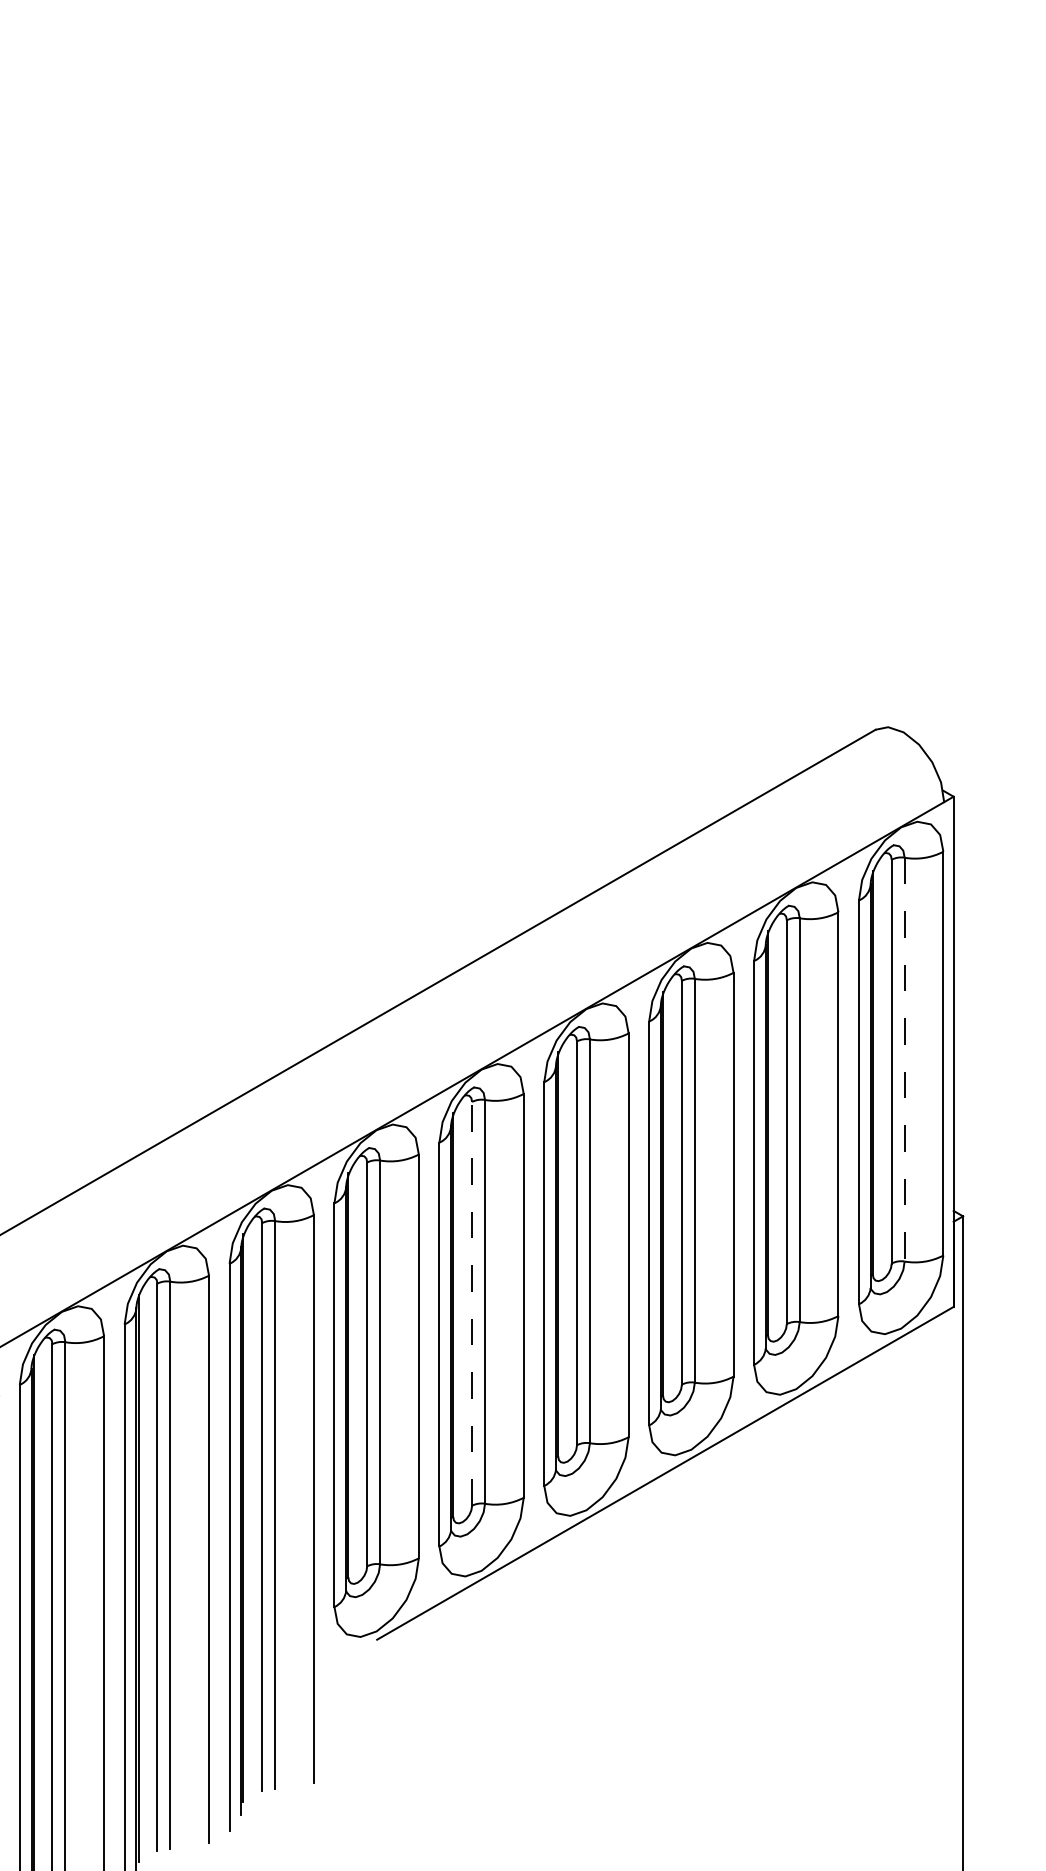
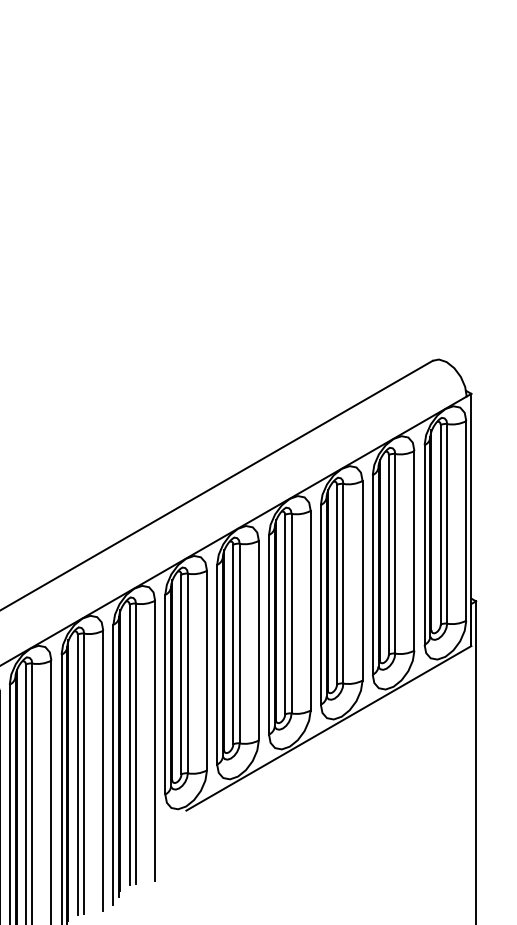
line: (905, 1058) -> (447, 523), dashed -> solid
line: (472, 1303) -> (233, 644), dashed -> solid

